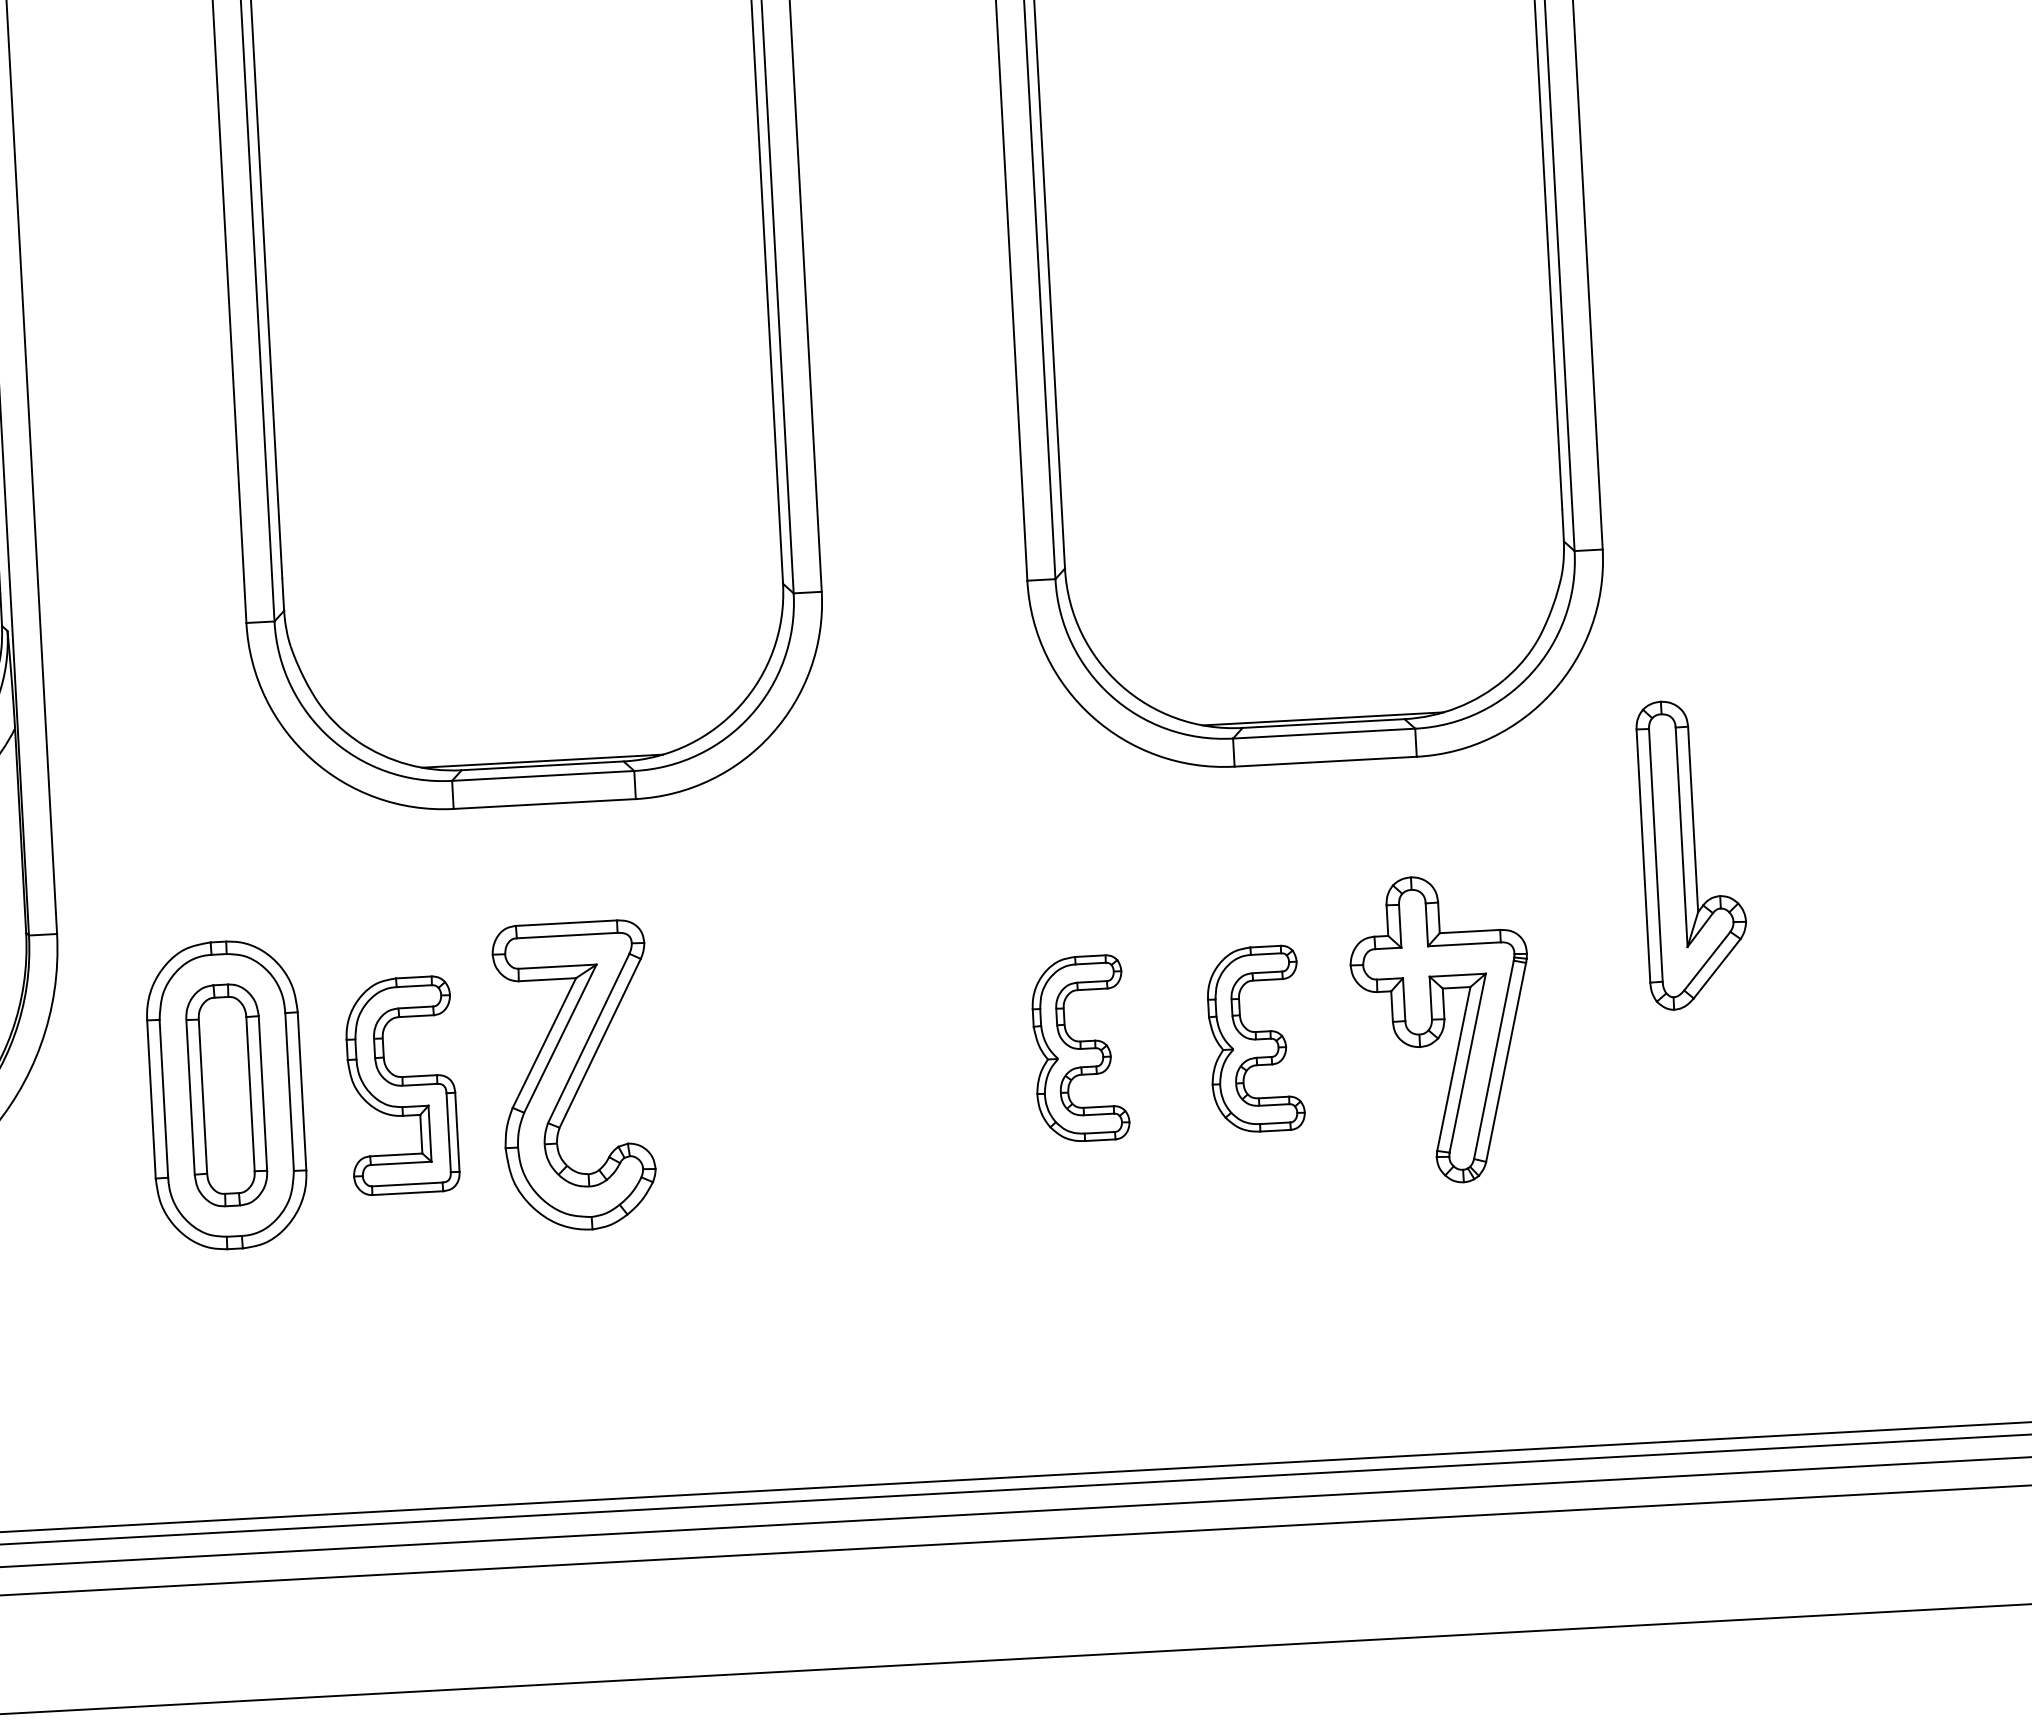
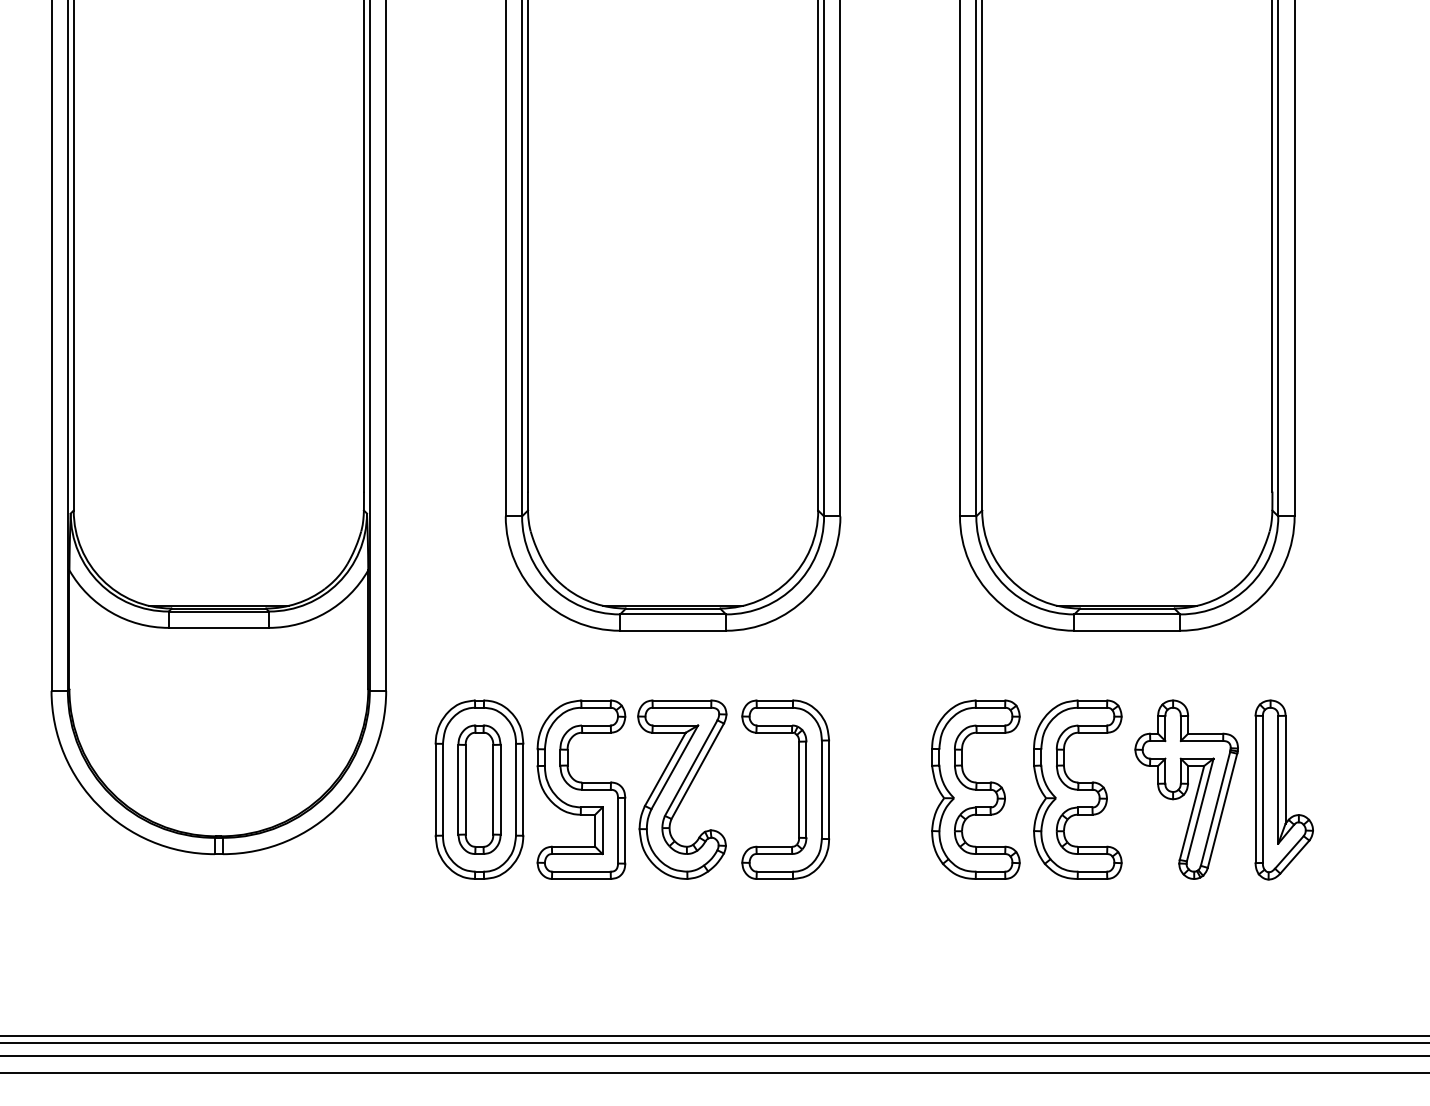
part: (1691, 853) -> (1283, 789), moved
part: (1254, 1039) -> (1077, 789), size x1.67
part: (1079, 1048) -> (975, 789), size x1.67
part: (775, 1065) -> (798, 789), added
part: (402, 1085) -> (581, 789), size x1.43

